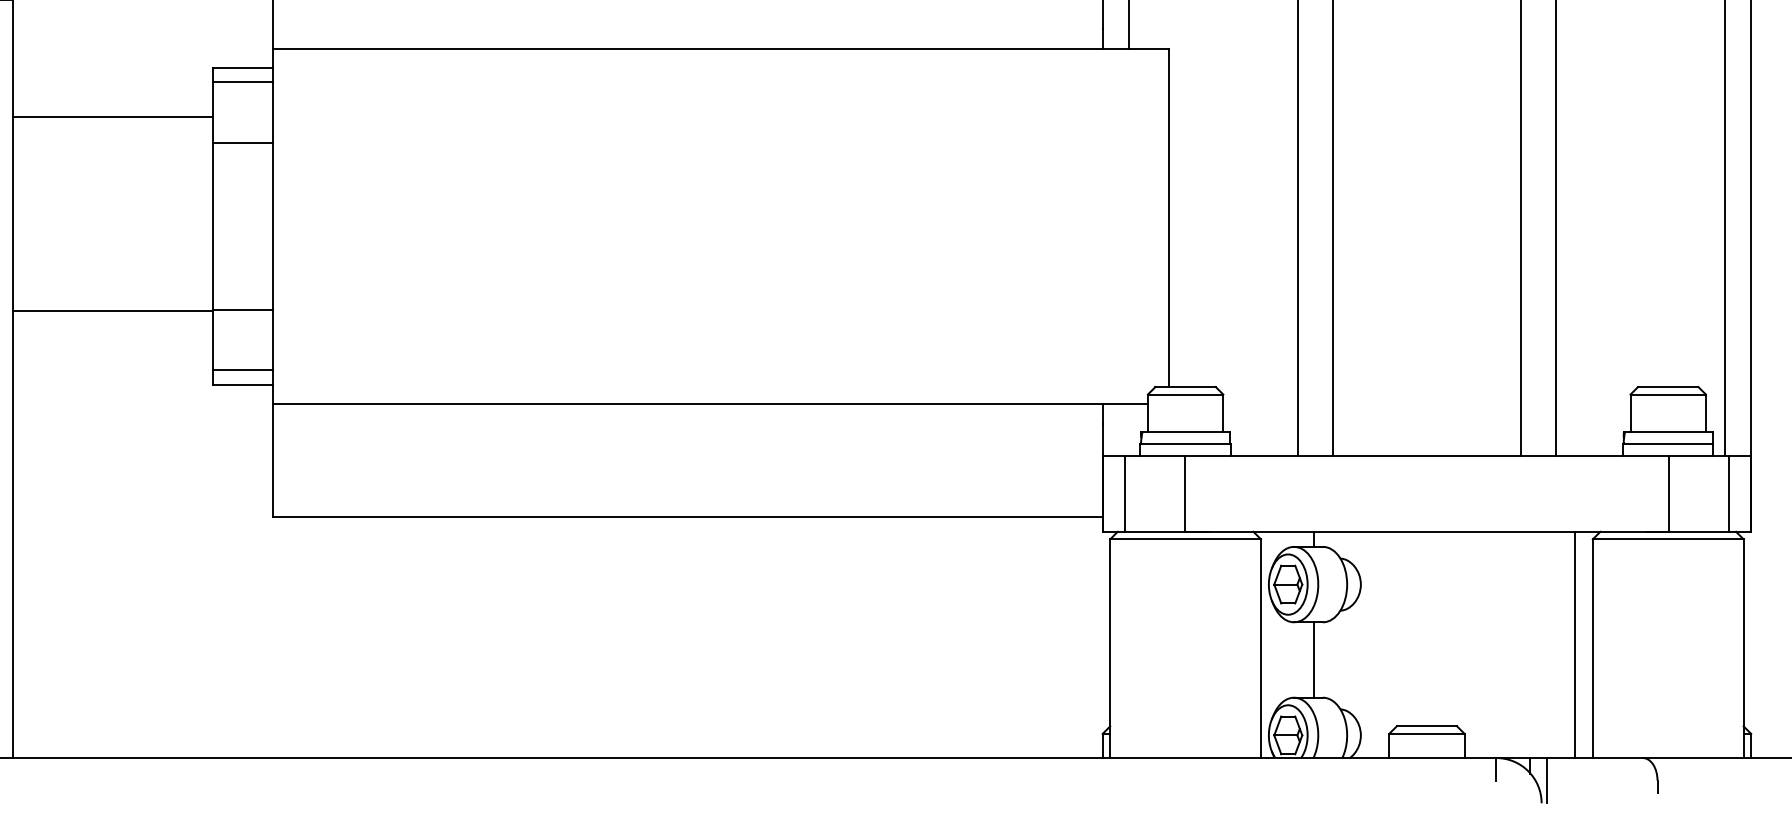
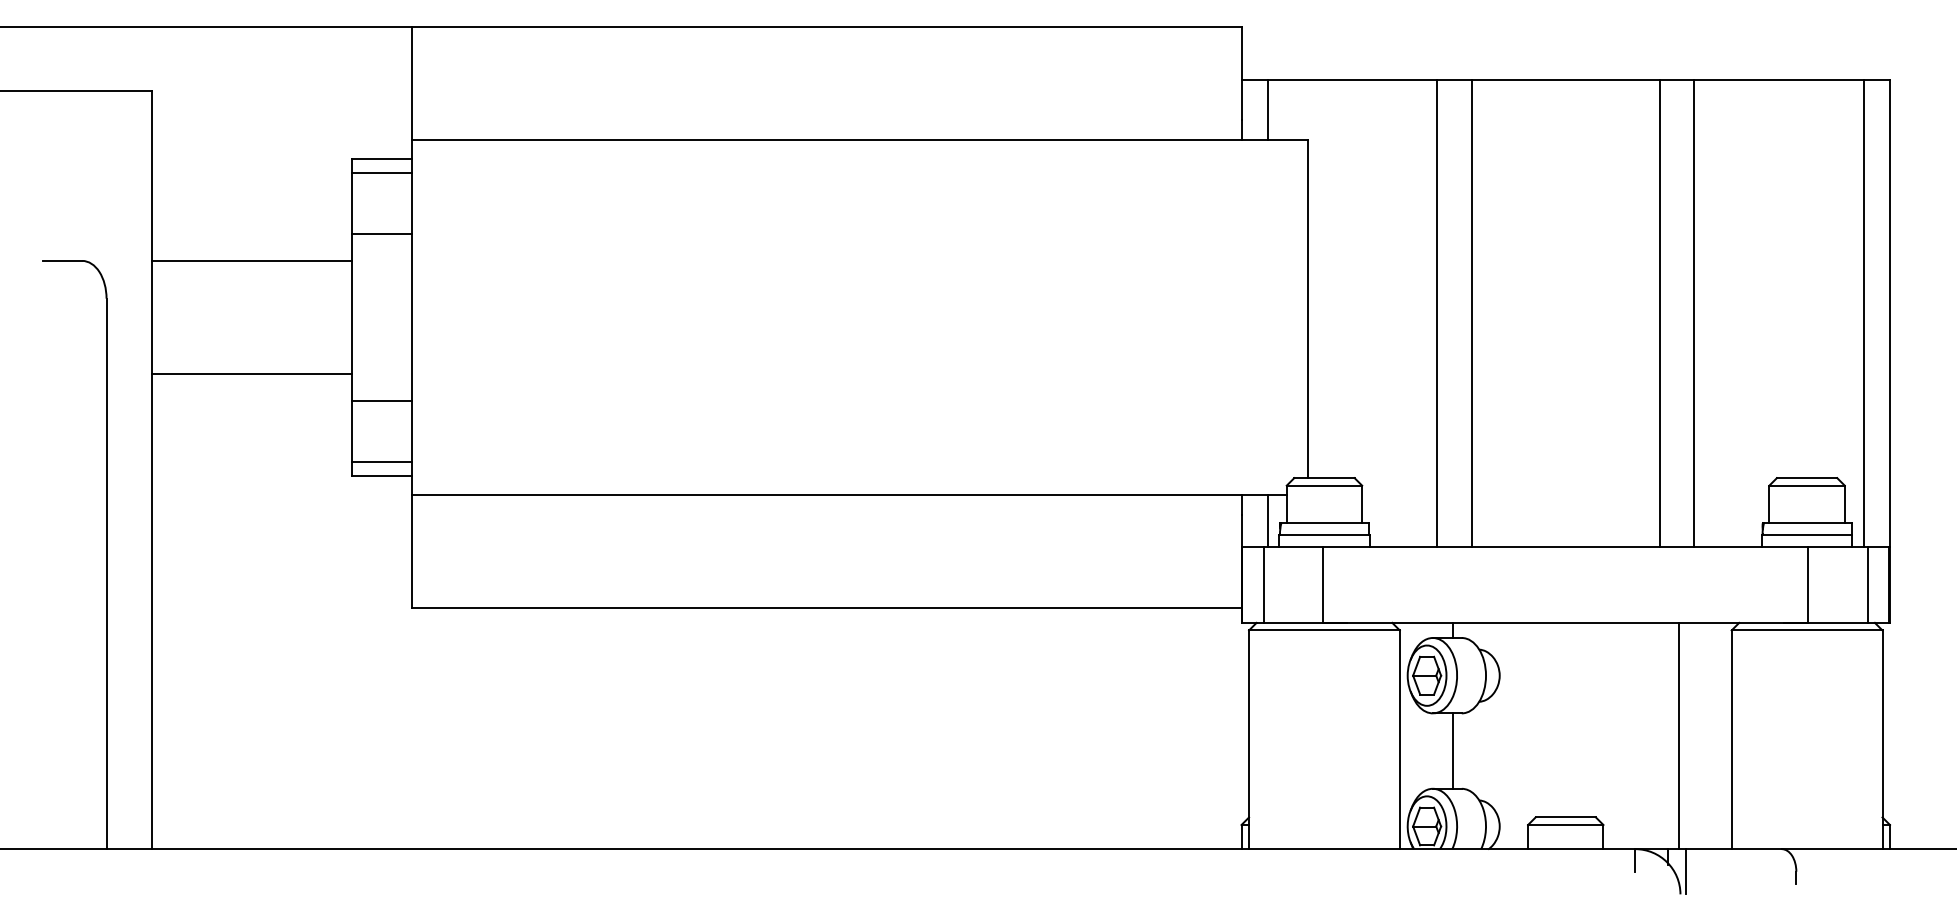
line: (112, 116) -> (251, 260), moved
line: (112, 311) -> (251, 374), moved
line: (1128, 429) -> (1267, 520), added
line: (1574, 644) -> (1678, 735), moved

